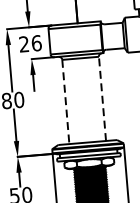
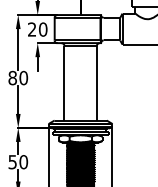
text: (36, 43) -> (43, 29), 26 -> 20
line: (101, 98) -> (96, 82), dashed -> solid
line: (65, 102) -> (64, 83), dashed -> solid

